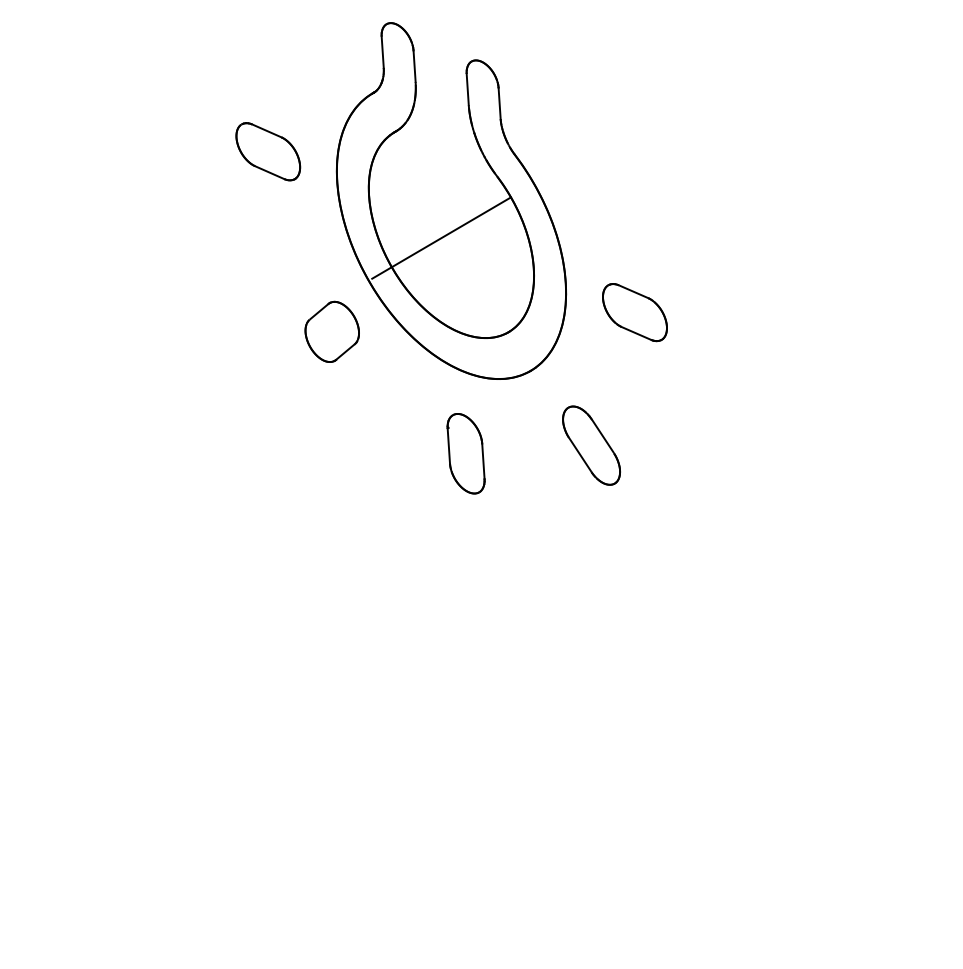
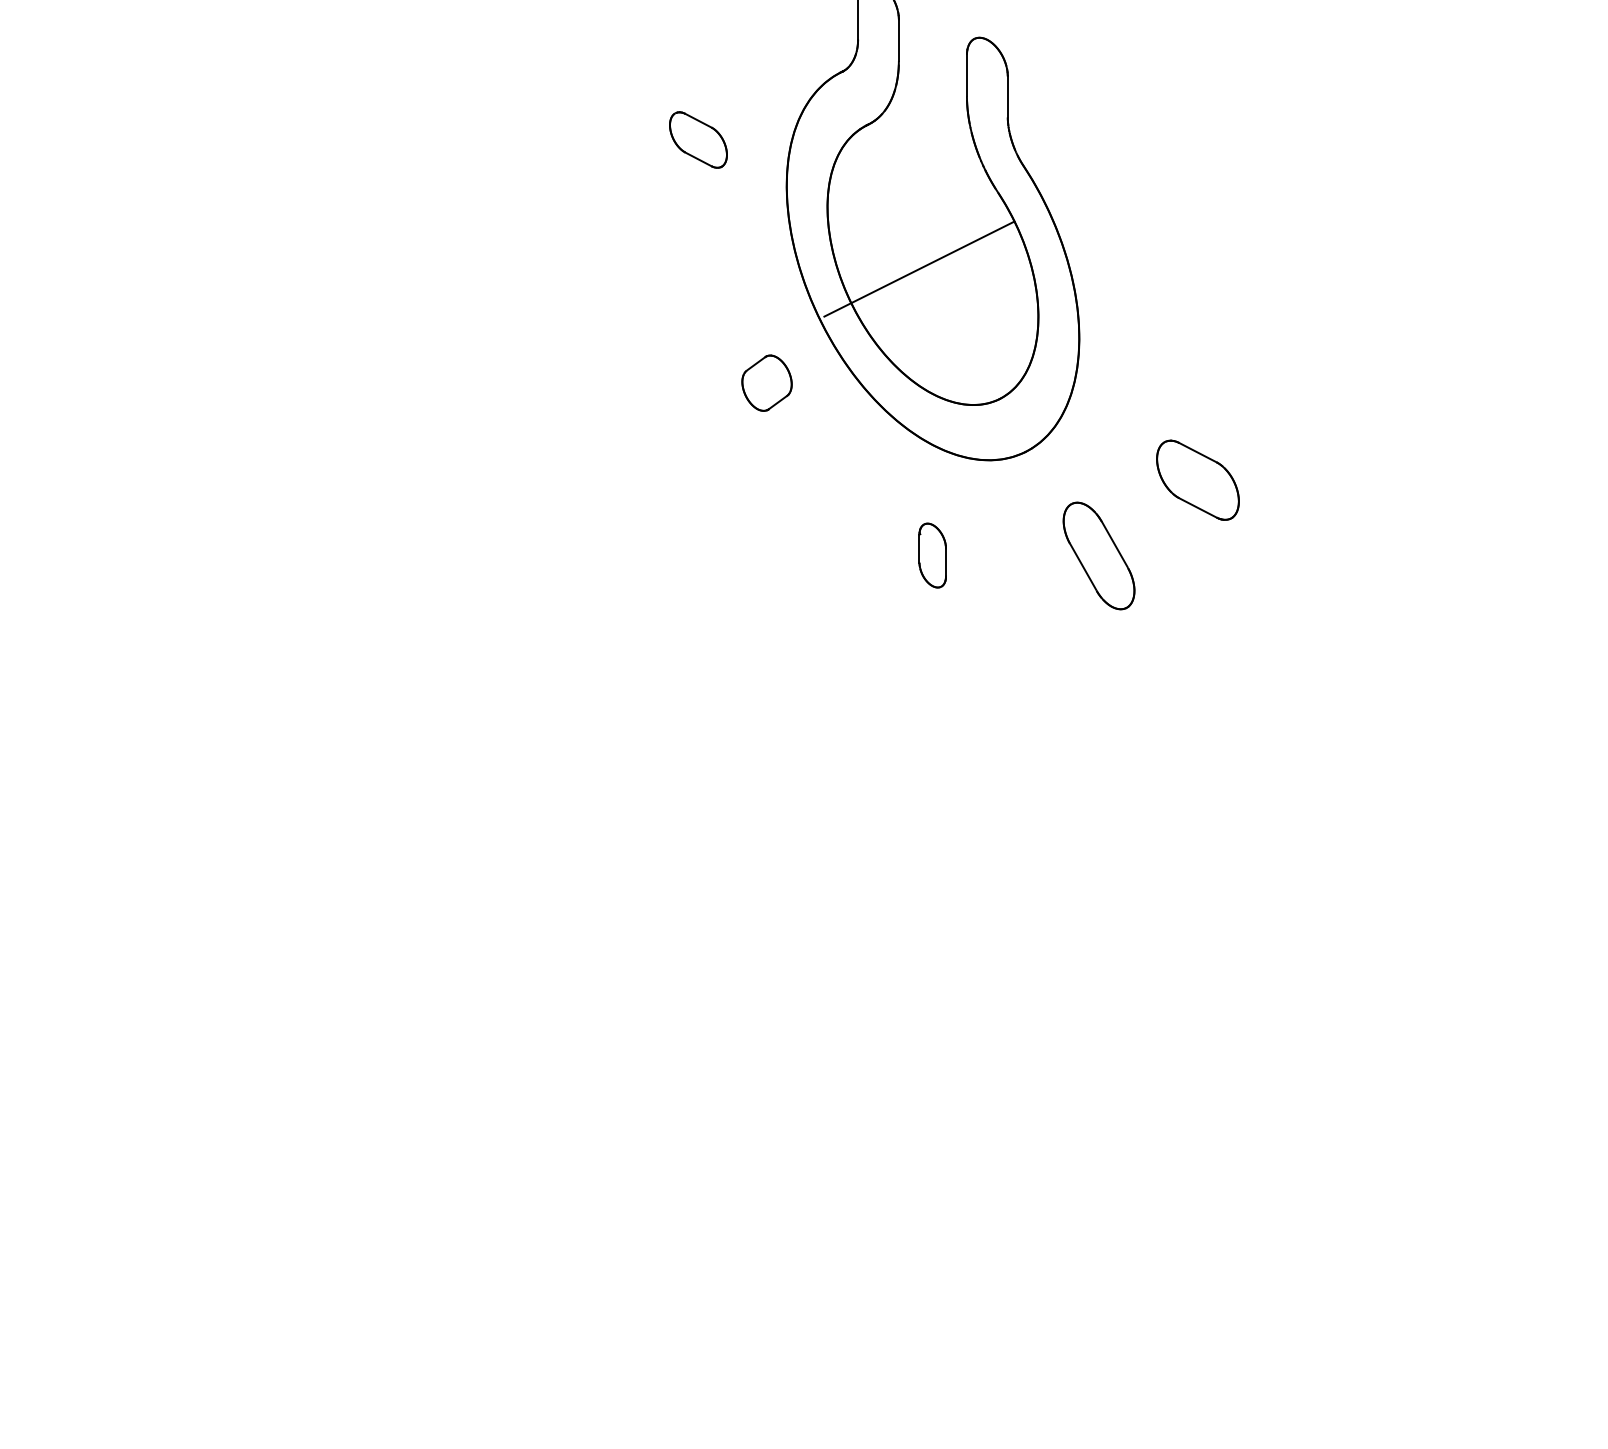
part: (268, 151) -> (698, 139), size x0.7
part: (634, 312) -> (1197, 479), moved
part: (331, 331) -> (766, 382), size x0.7
part: (465, 453) -> (932, 555), size x0.6

